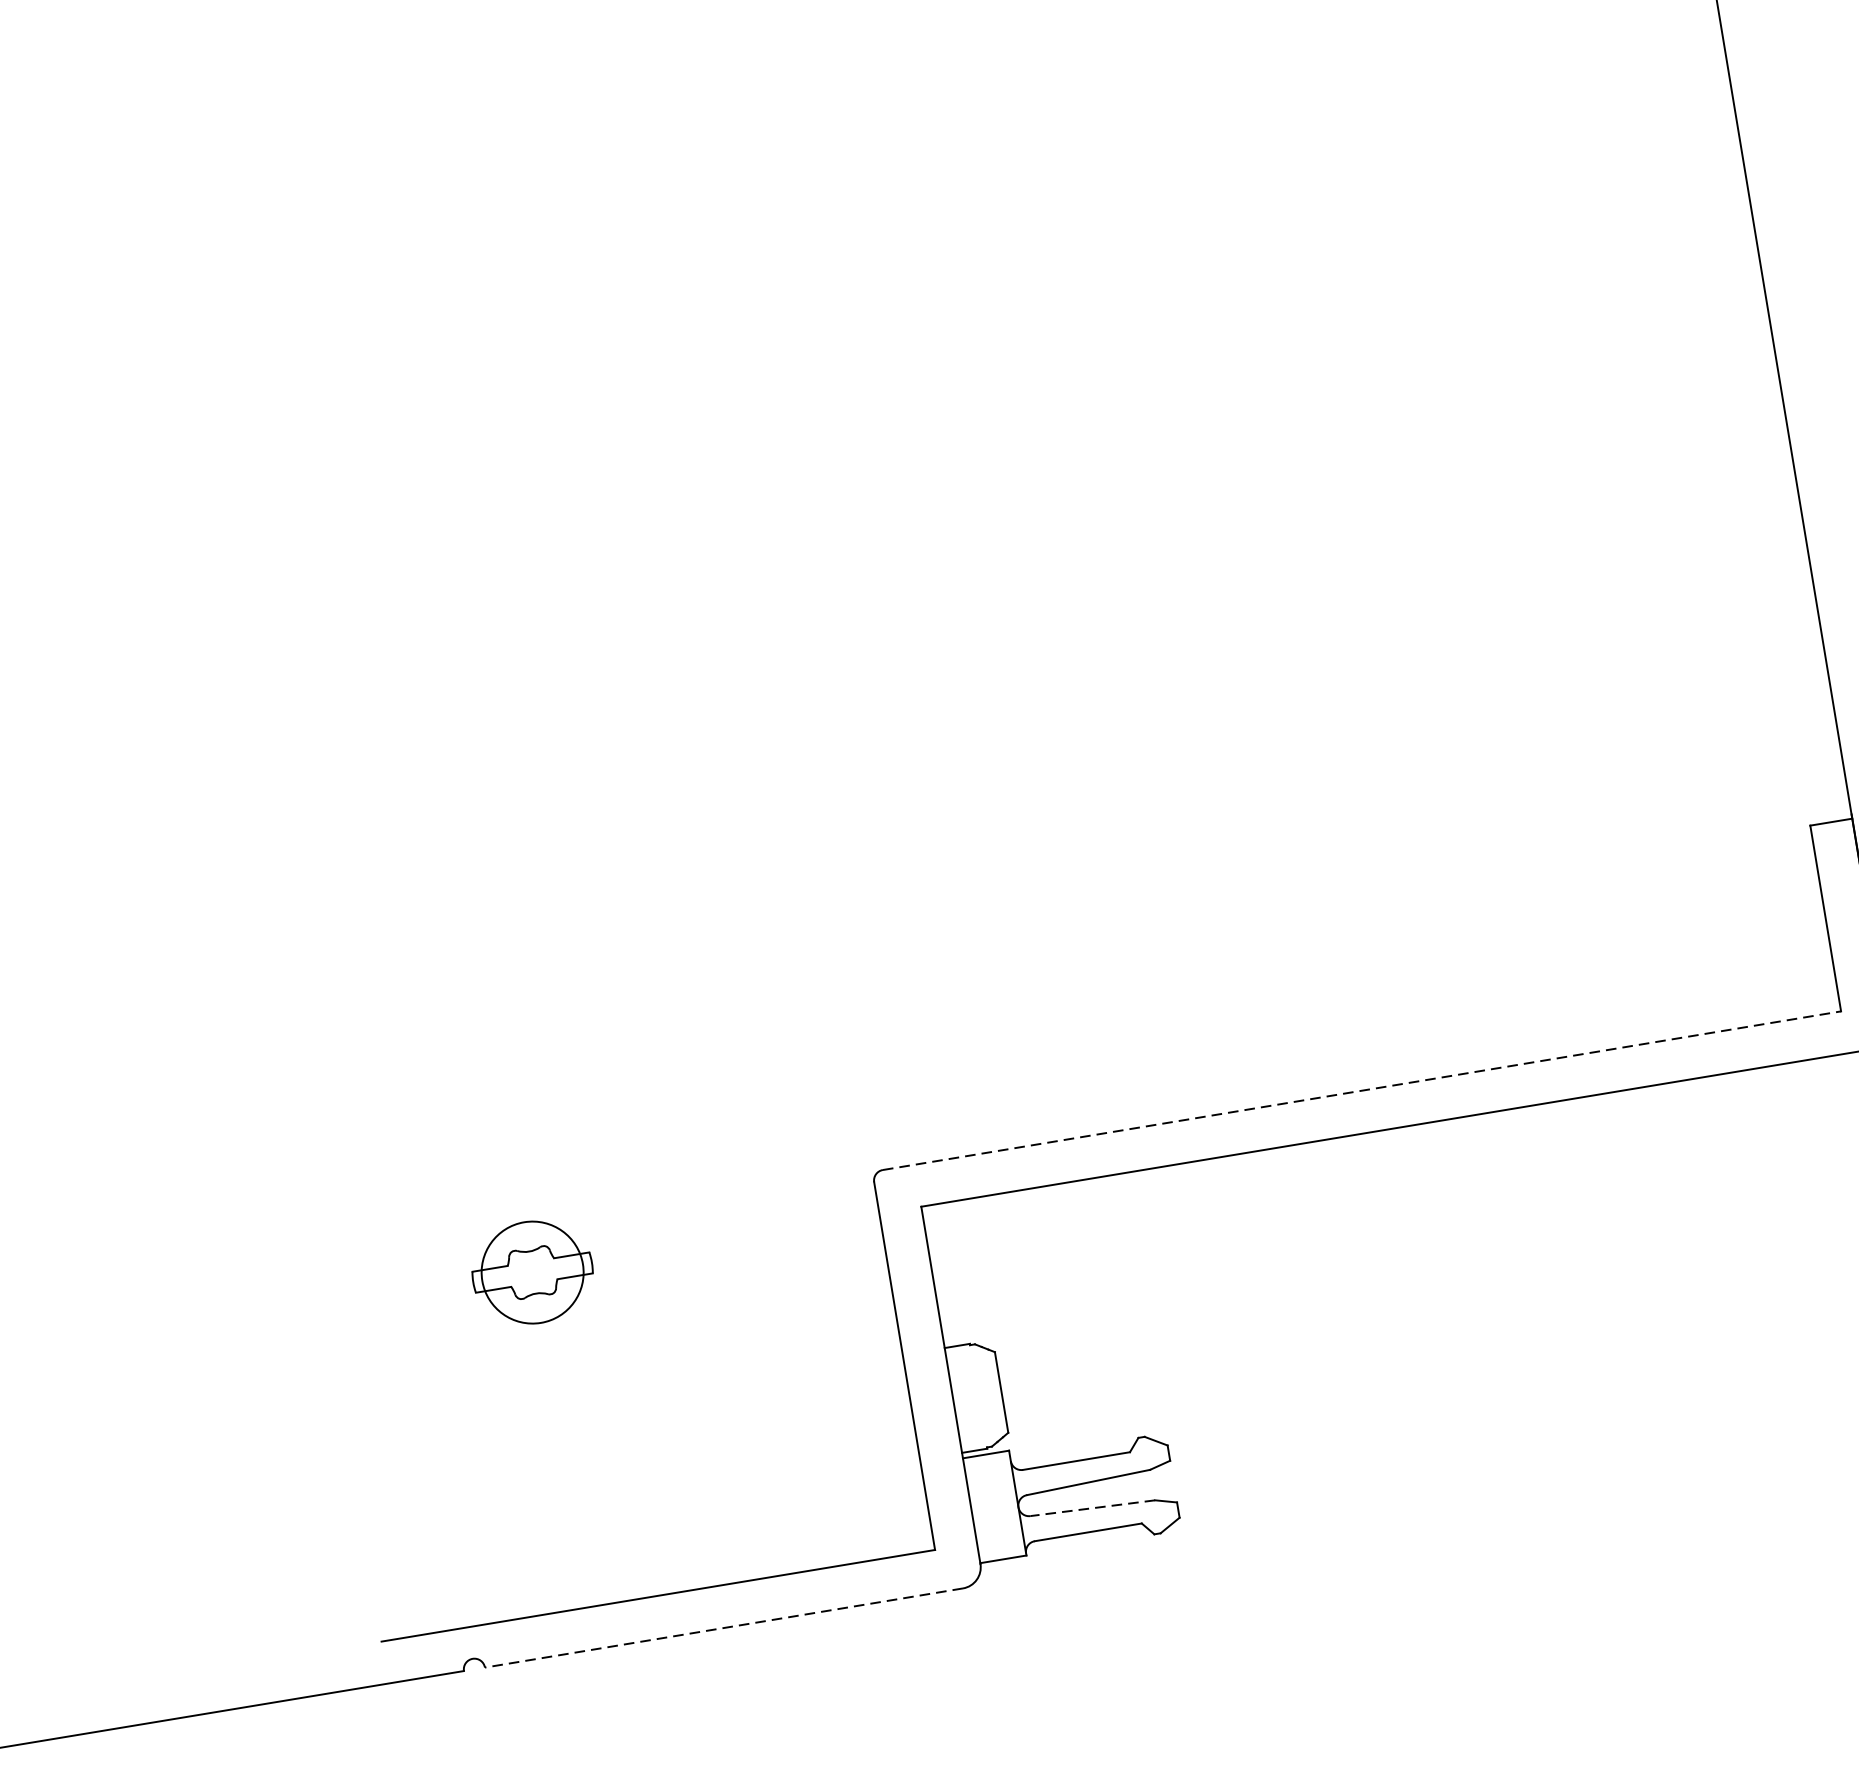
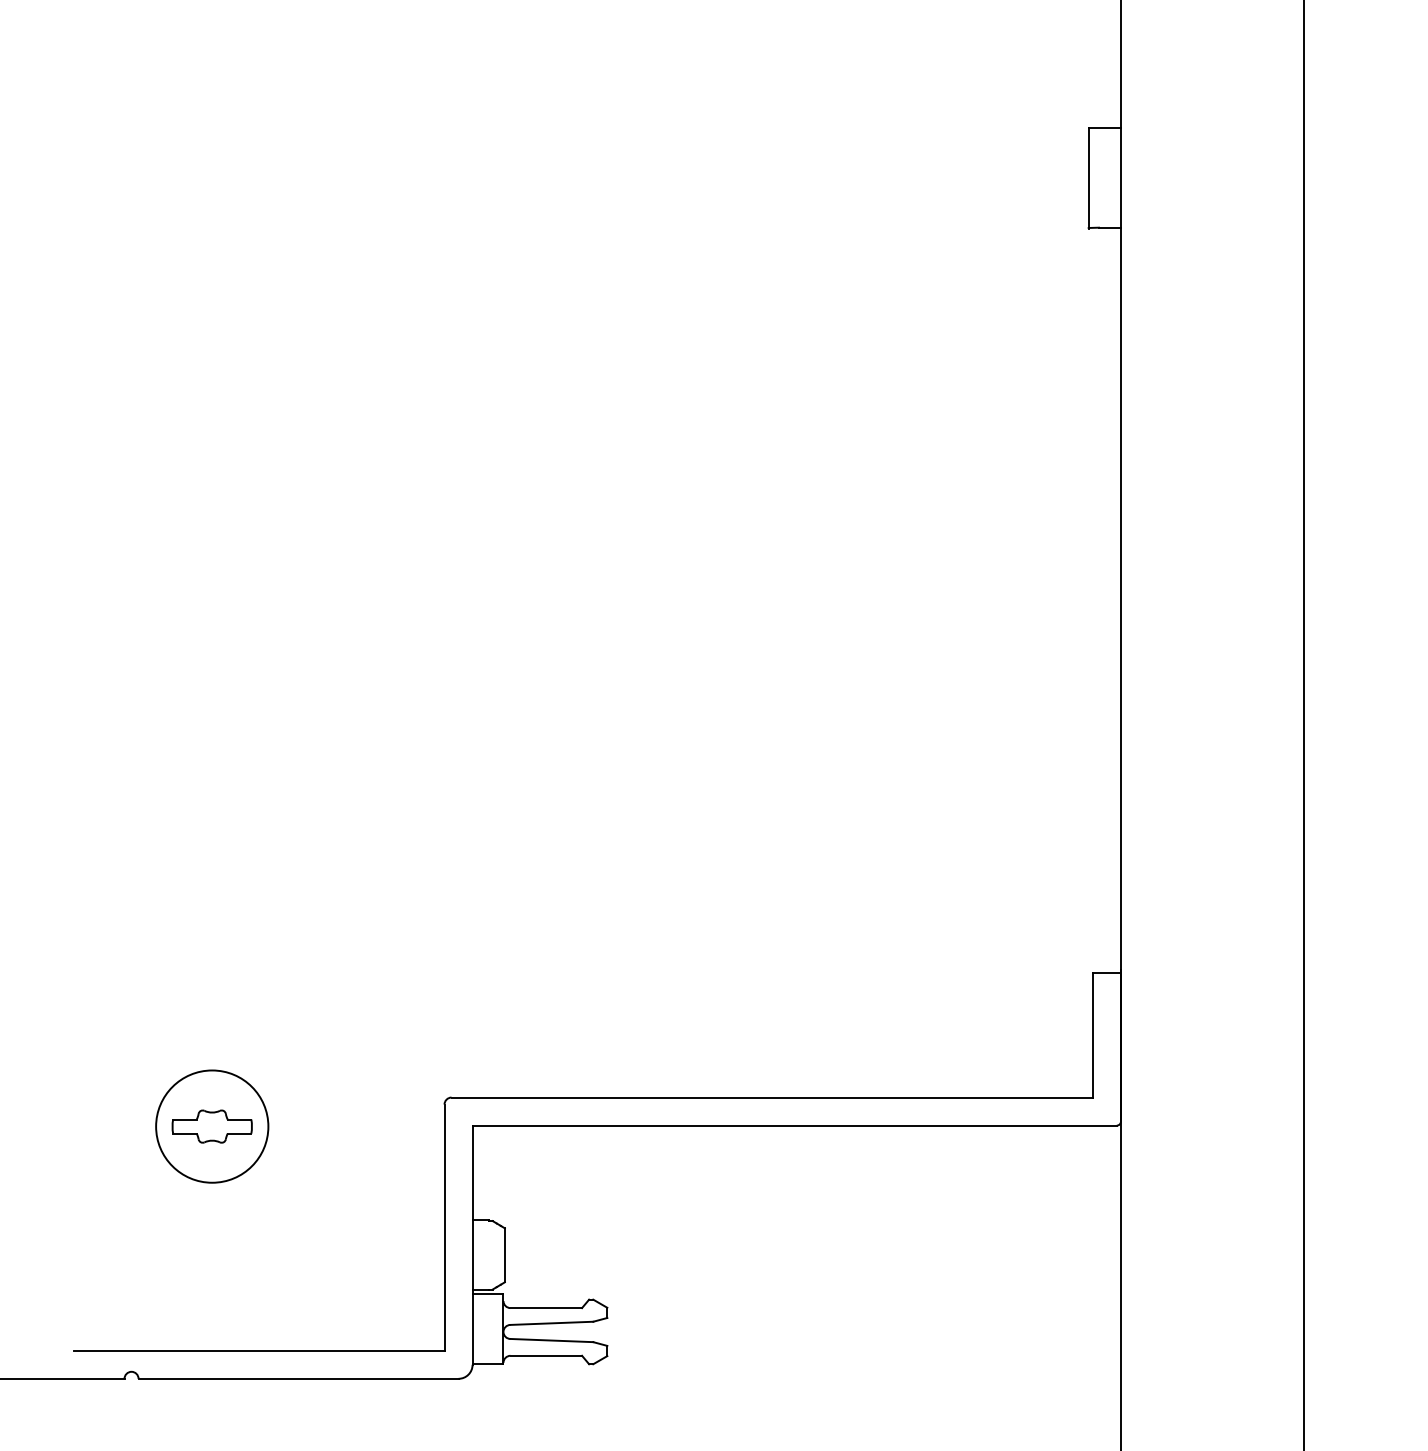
line: (1362, 1090) -> (772, 1097), dashed -> solid
circle: (532, 1272) -> (212, 1126), size x1.67
line: (1092, 1508) -> (551, 1340), dashed -> solid
line: (723, 1627) -> (298, 1378), dashed -> solid

